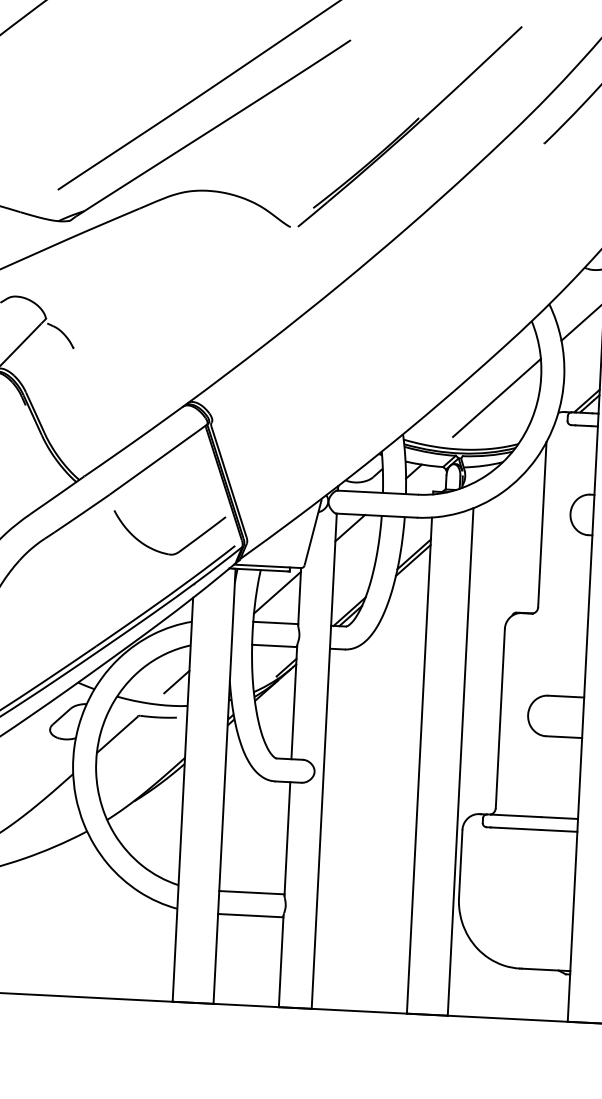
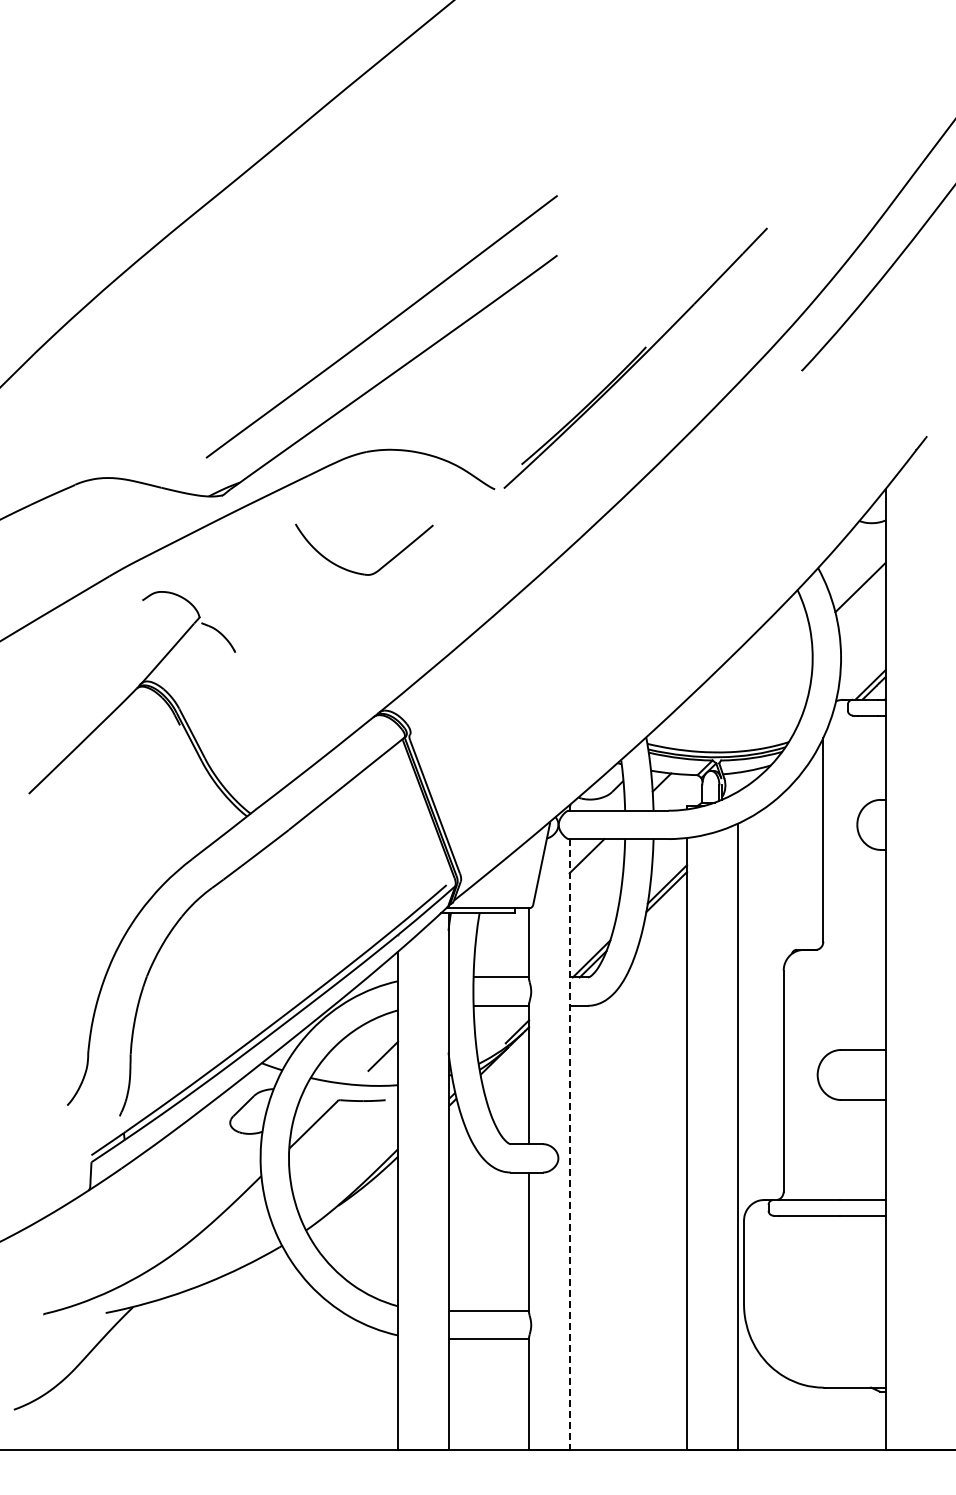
line: (496, 397) -> (759, 686), removed
part: (164, 552) -> (359, 572), moved
line: (277, 593) -> (501, 940), removed
line: (324, 761) -> (569, 1144), solid -> dashed

